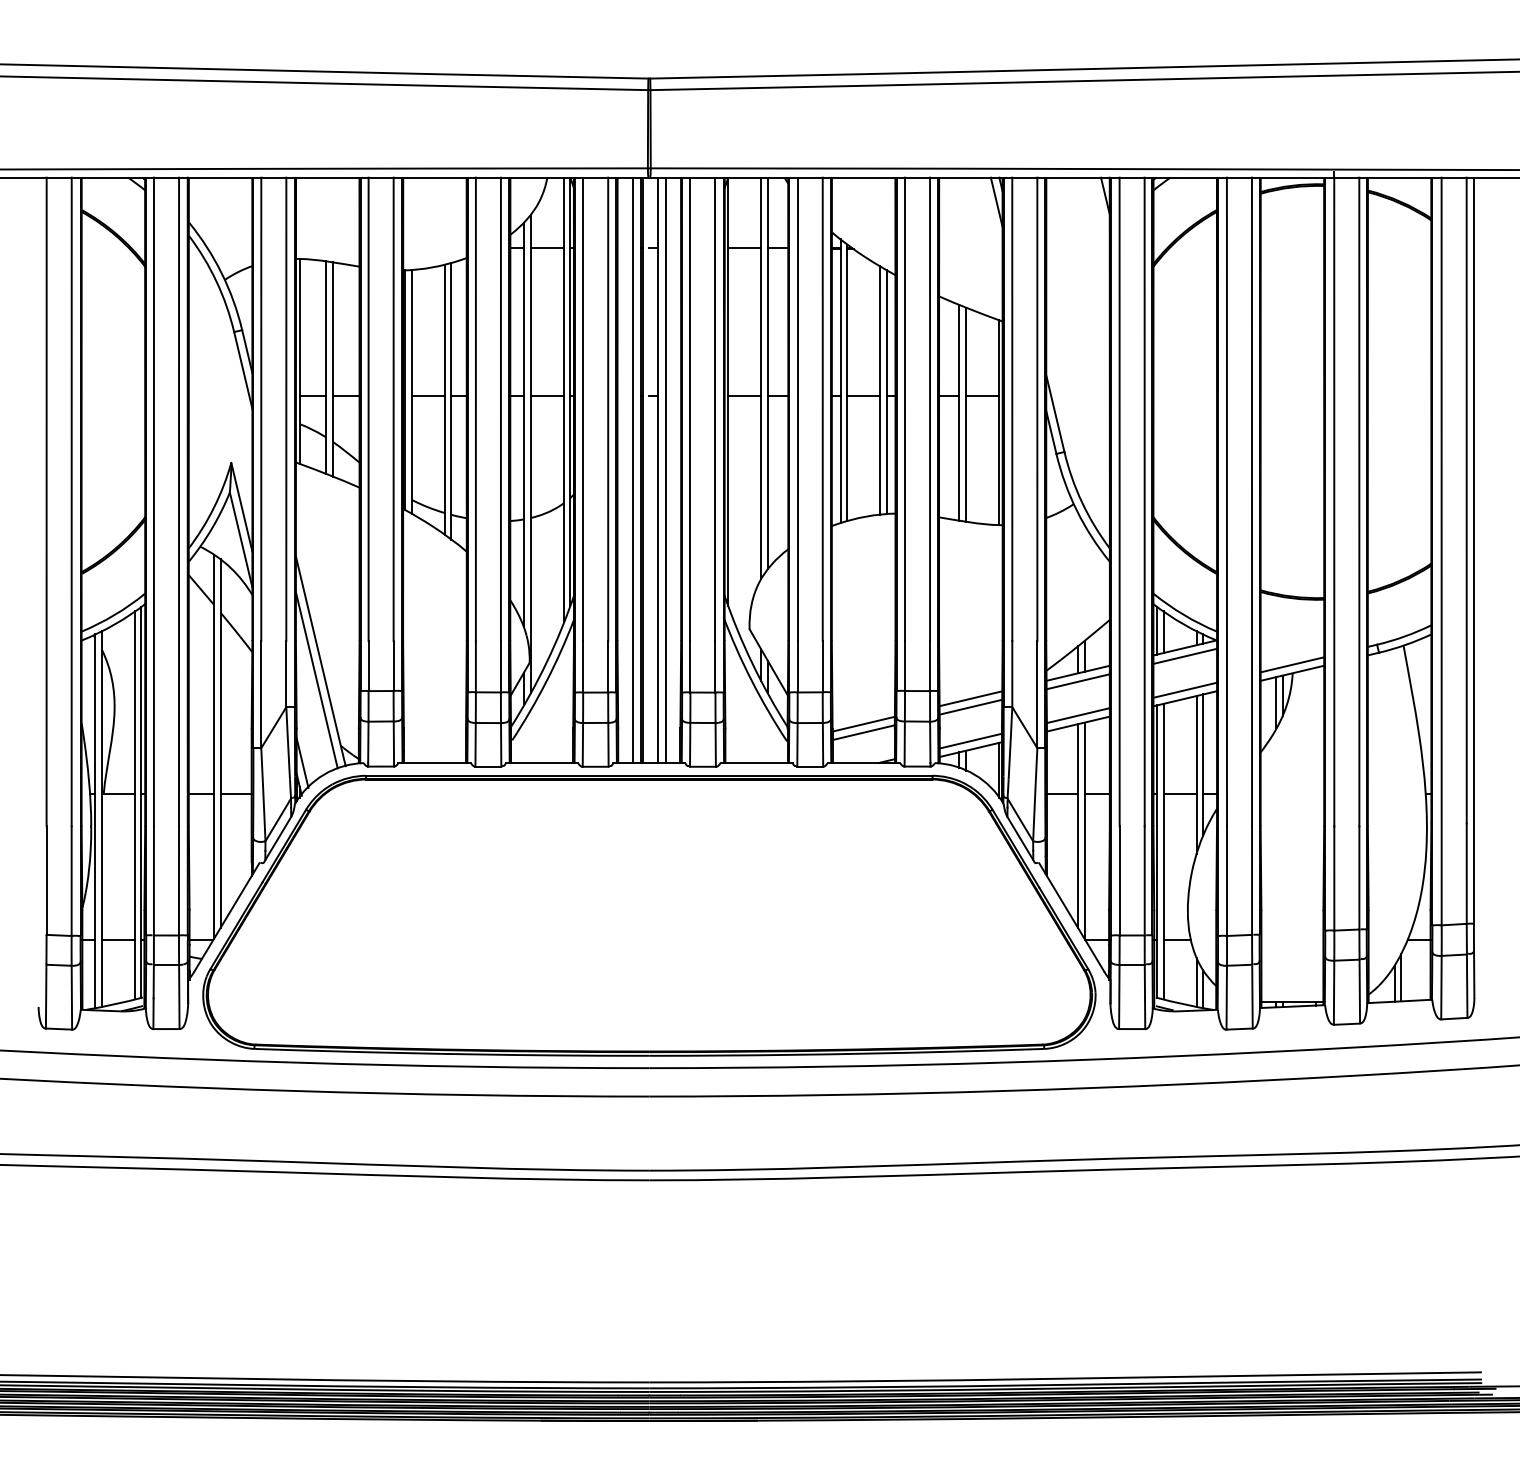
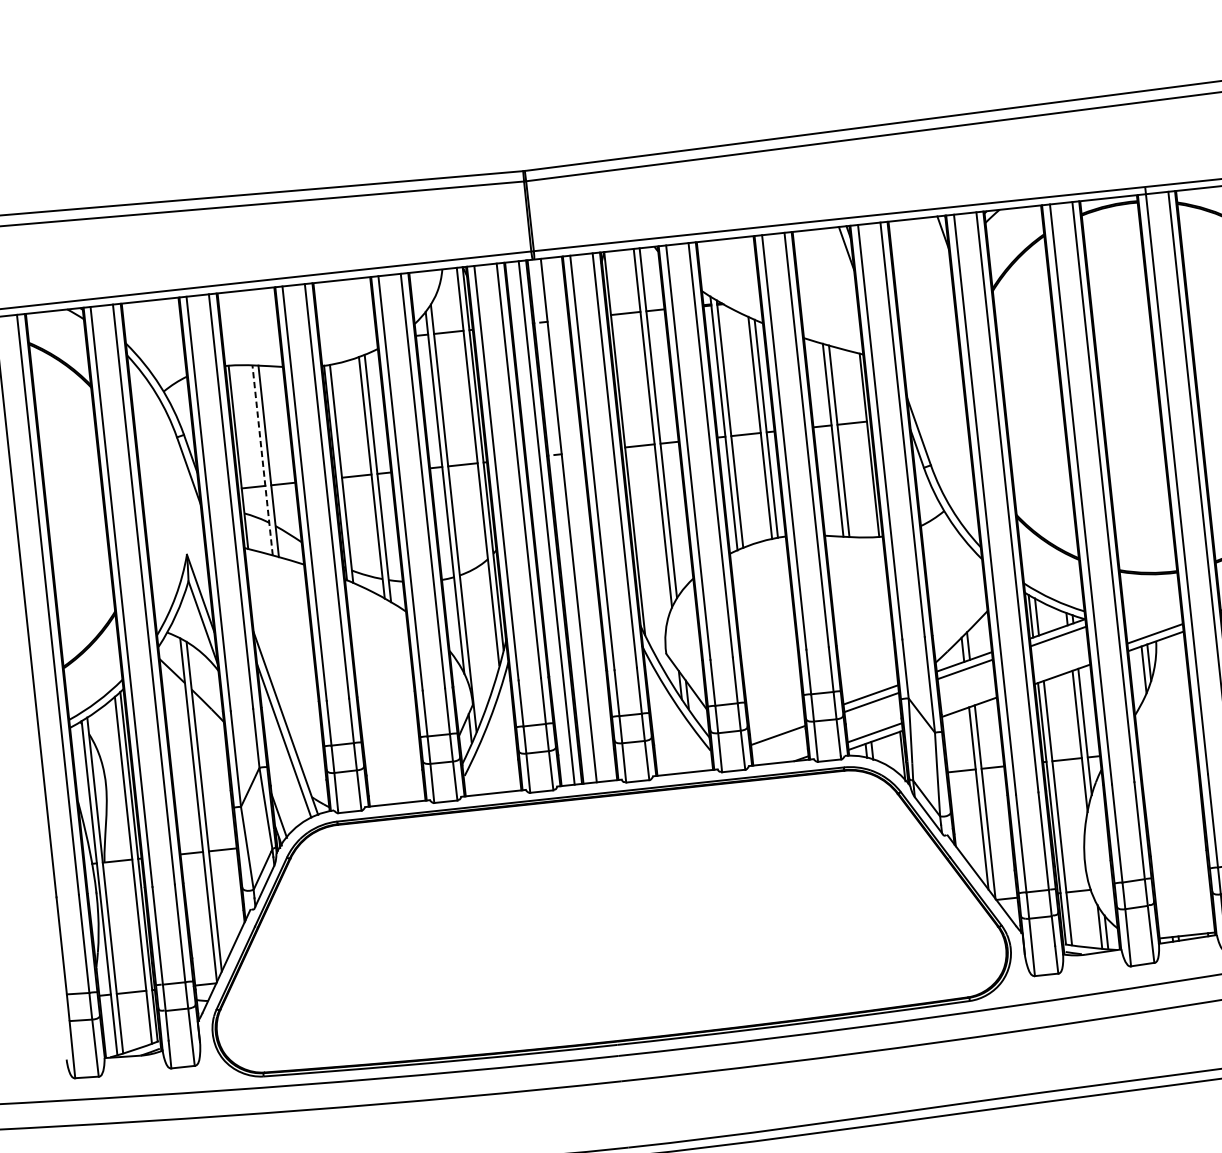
line: (326, 367) -> (262, 460), solid -> dashed
line: (665, 470) -> (575, 519), removed
line: (1185, 689) -> (1061, 666), removed
line: (1077, 715) -> (967, 699), removed
line: (863, 723) -> (777, 727), removed

